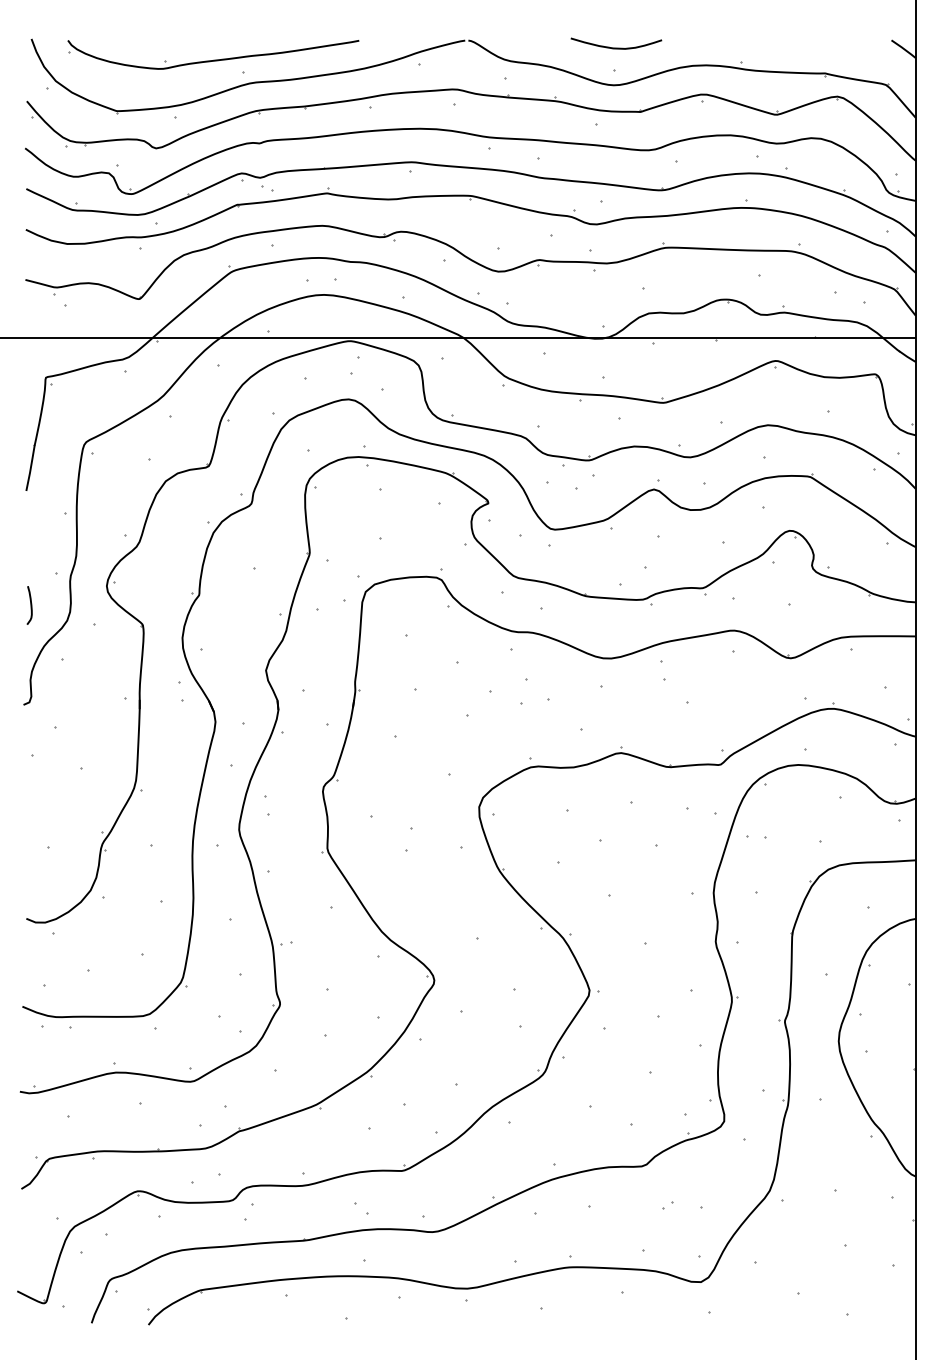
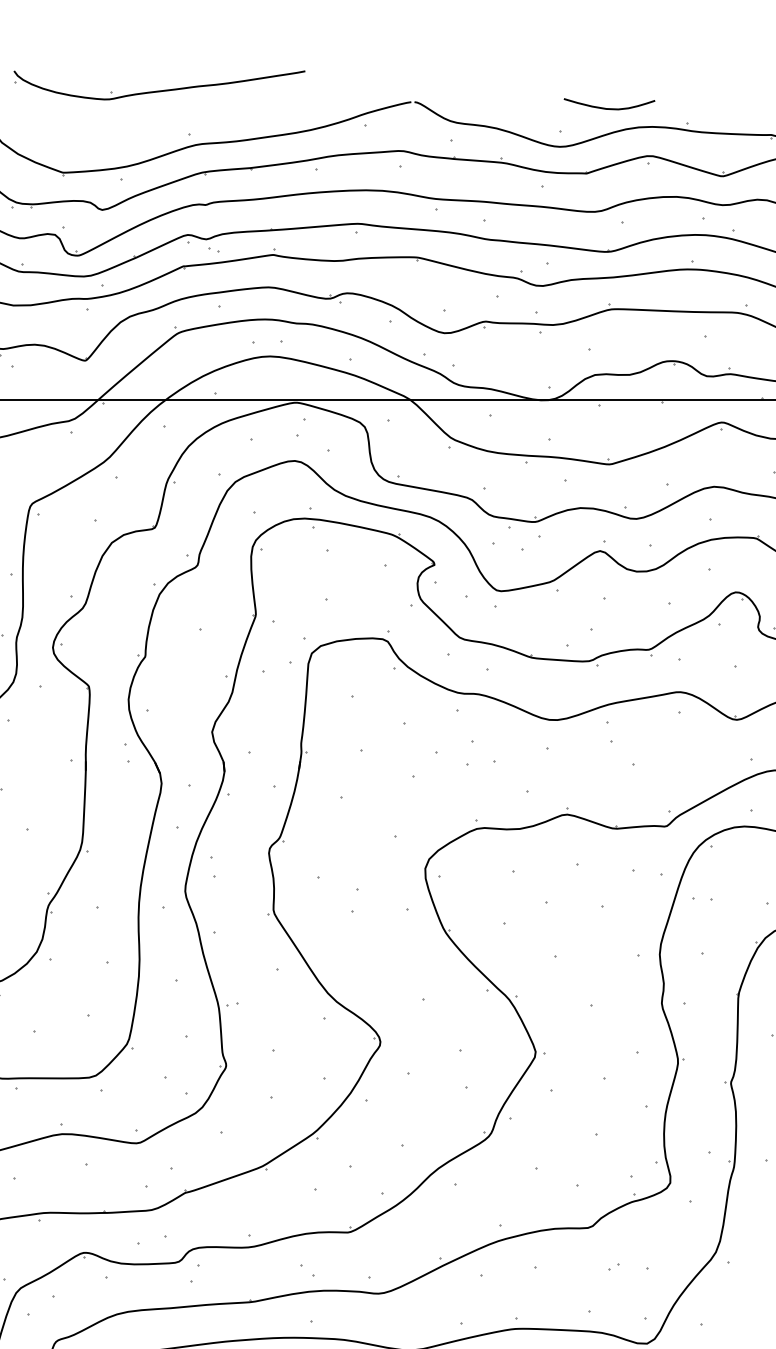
curve: (616, 47) -> (609, 108), moved
part: (213, 54) -> (159, 85), moved

